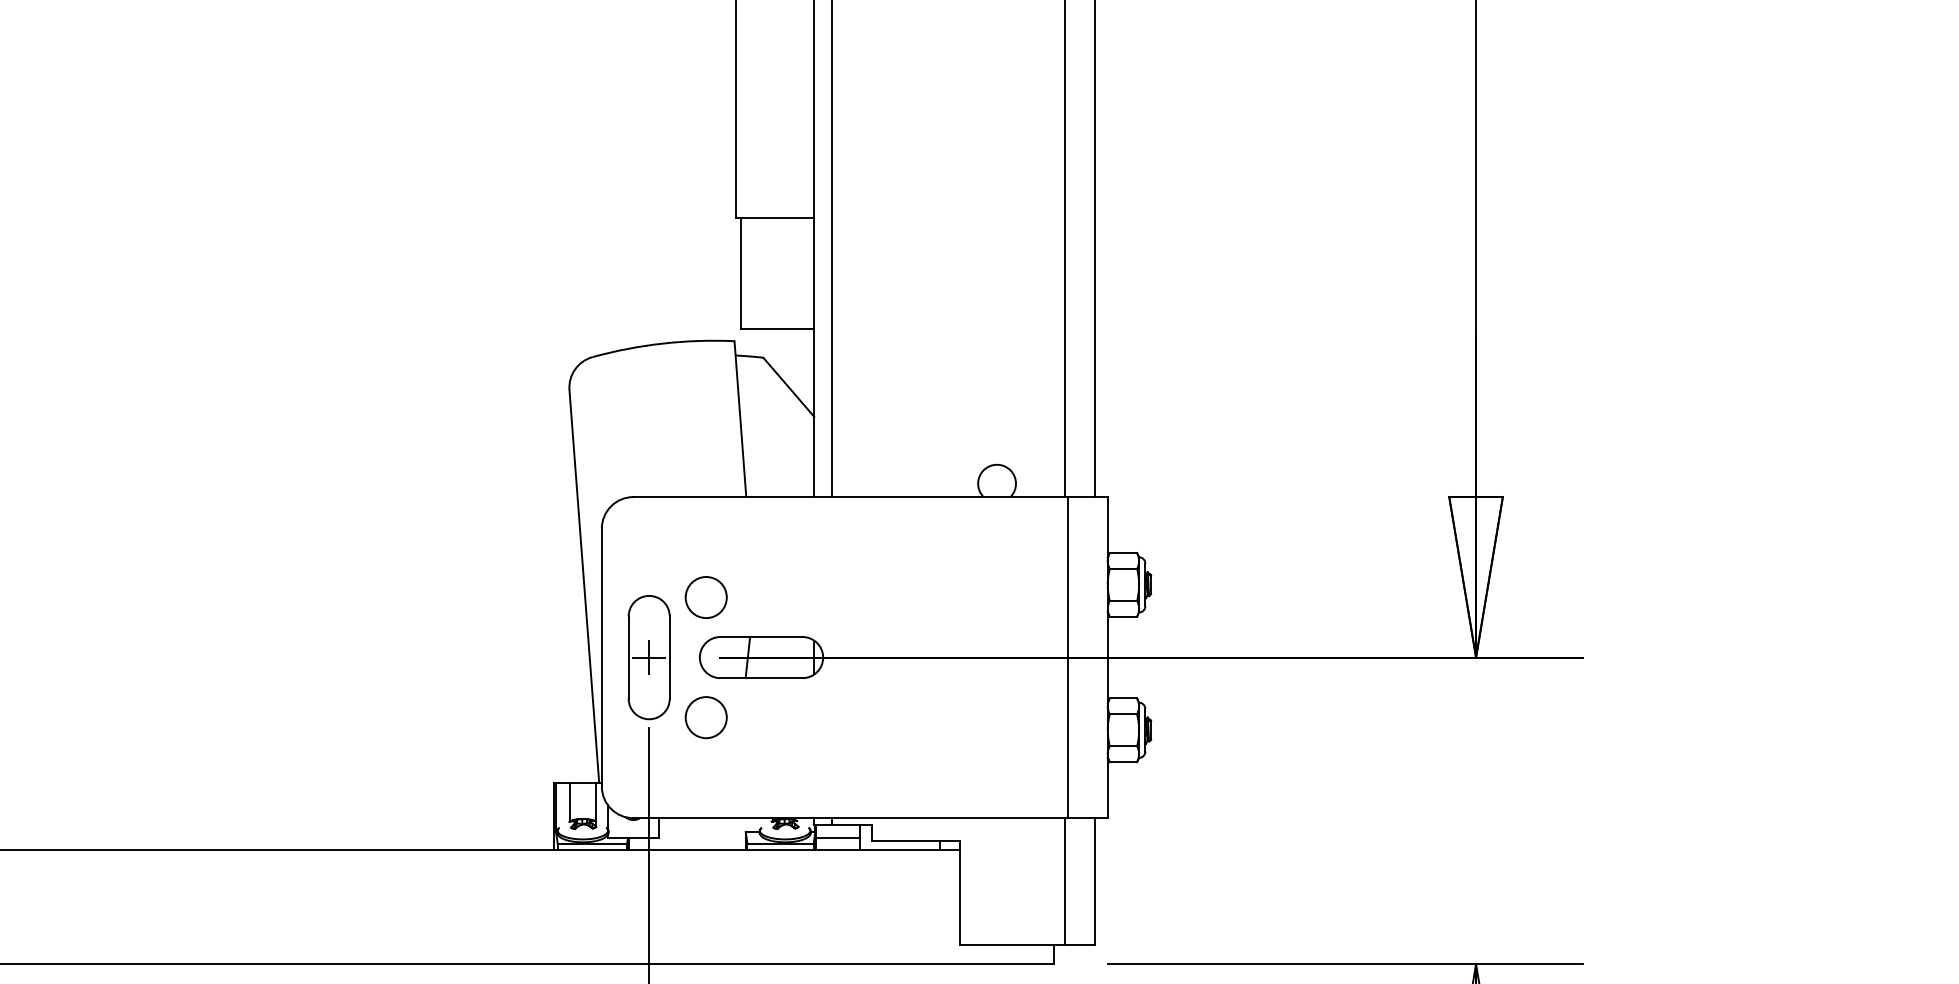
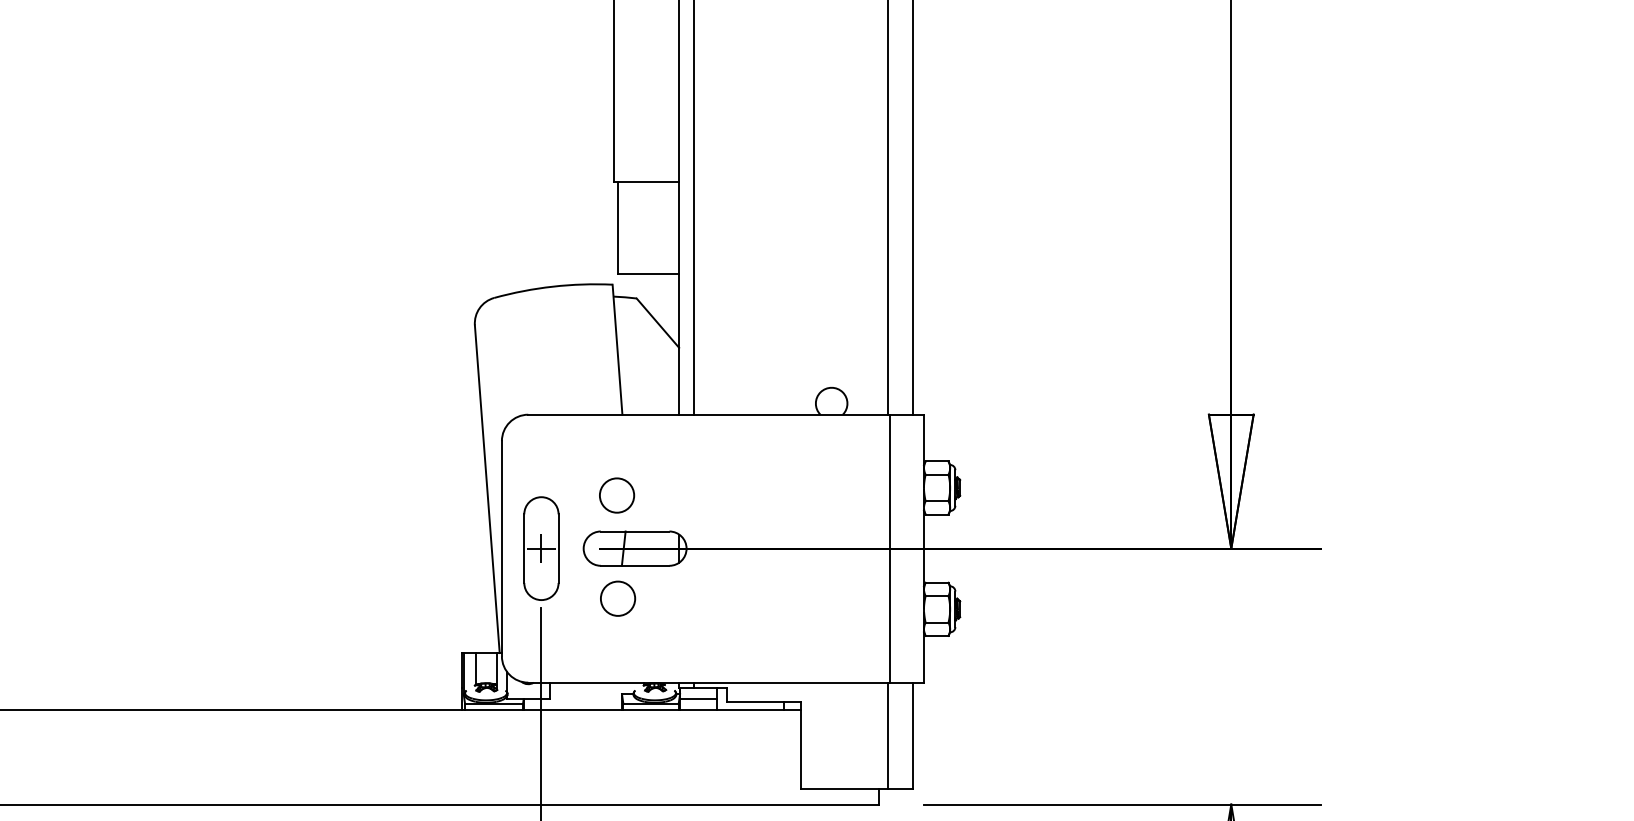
circle: (706, 597) -> (617, 495), moved
circle: (706, 717) -> (618, 598), moved

